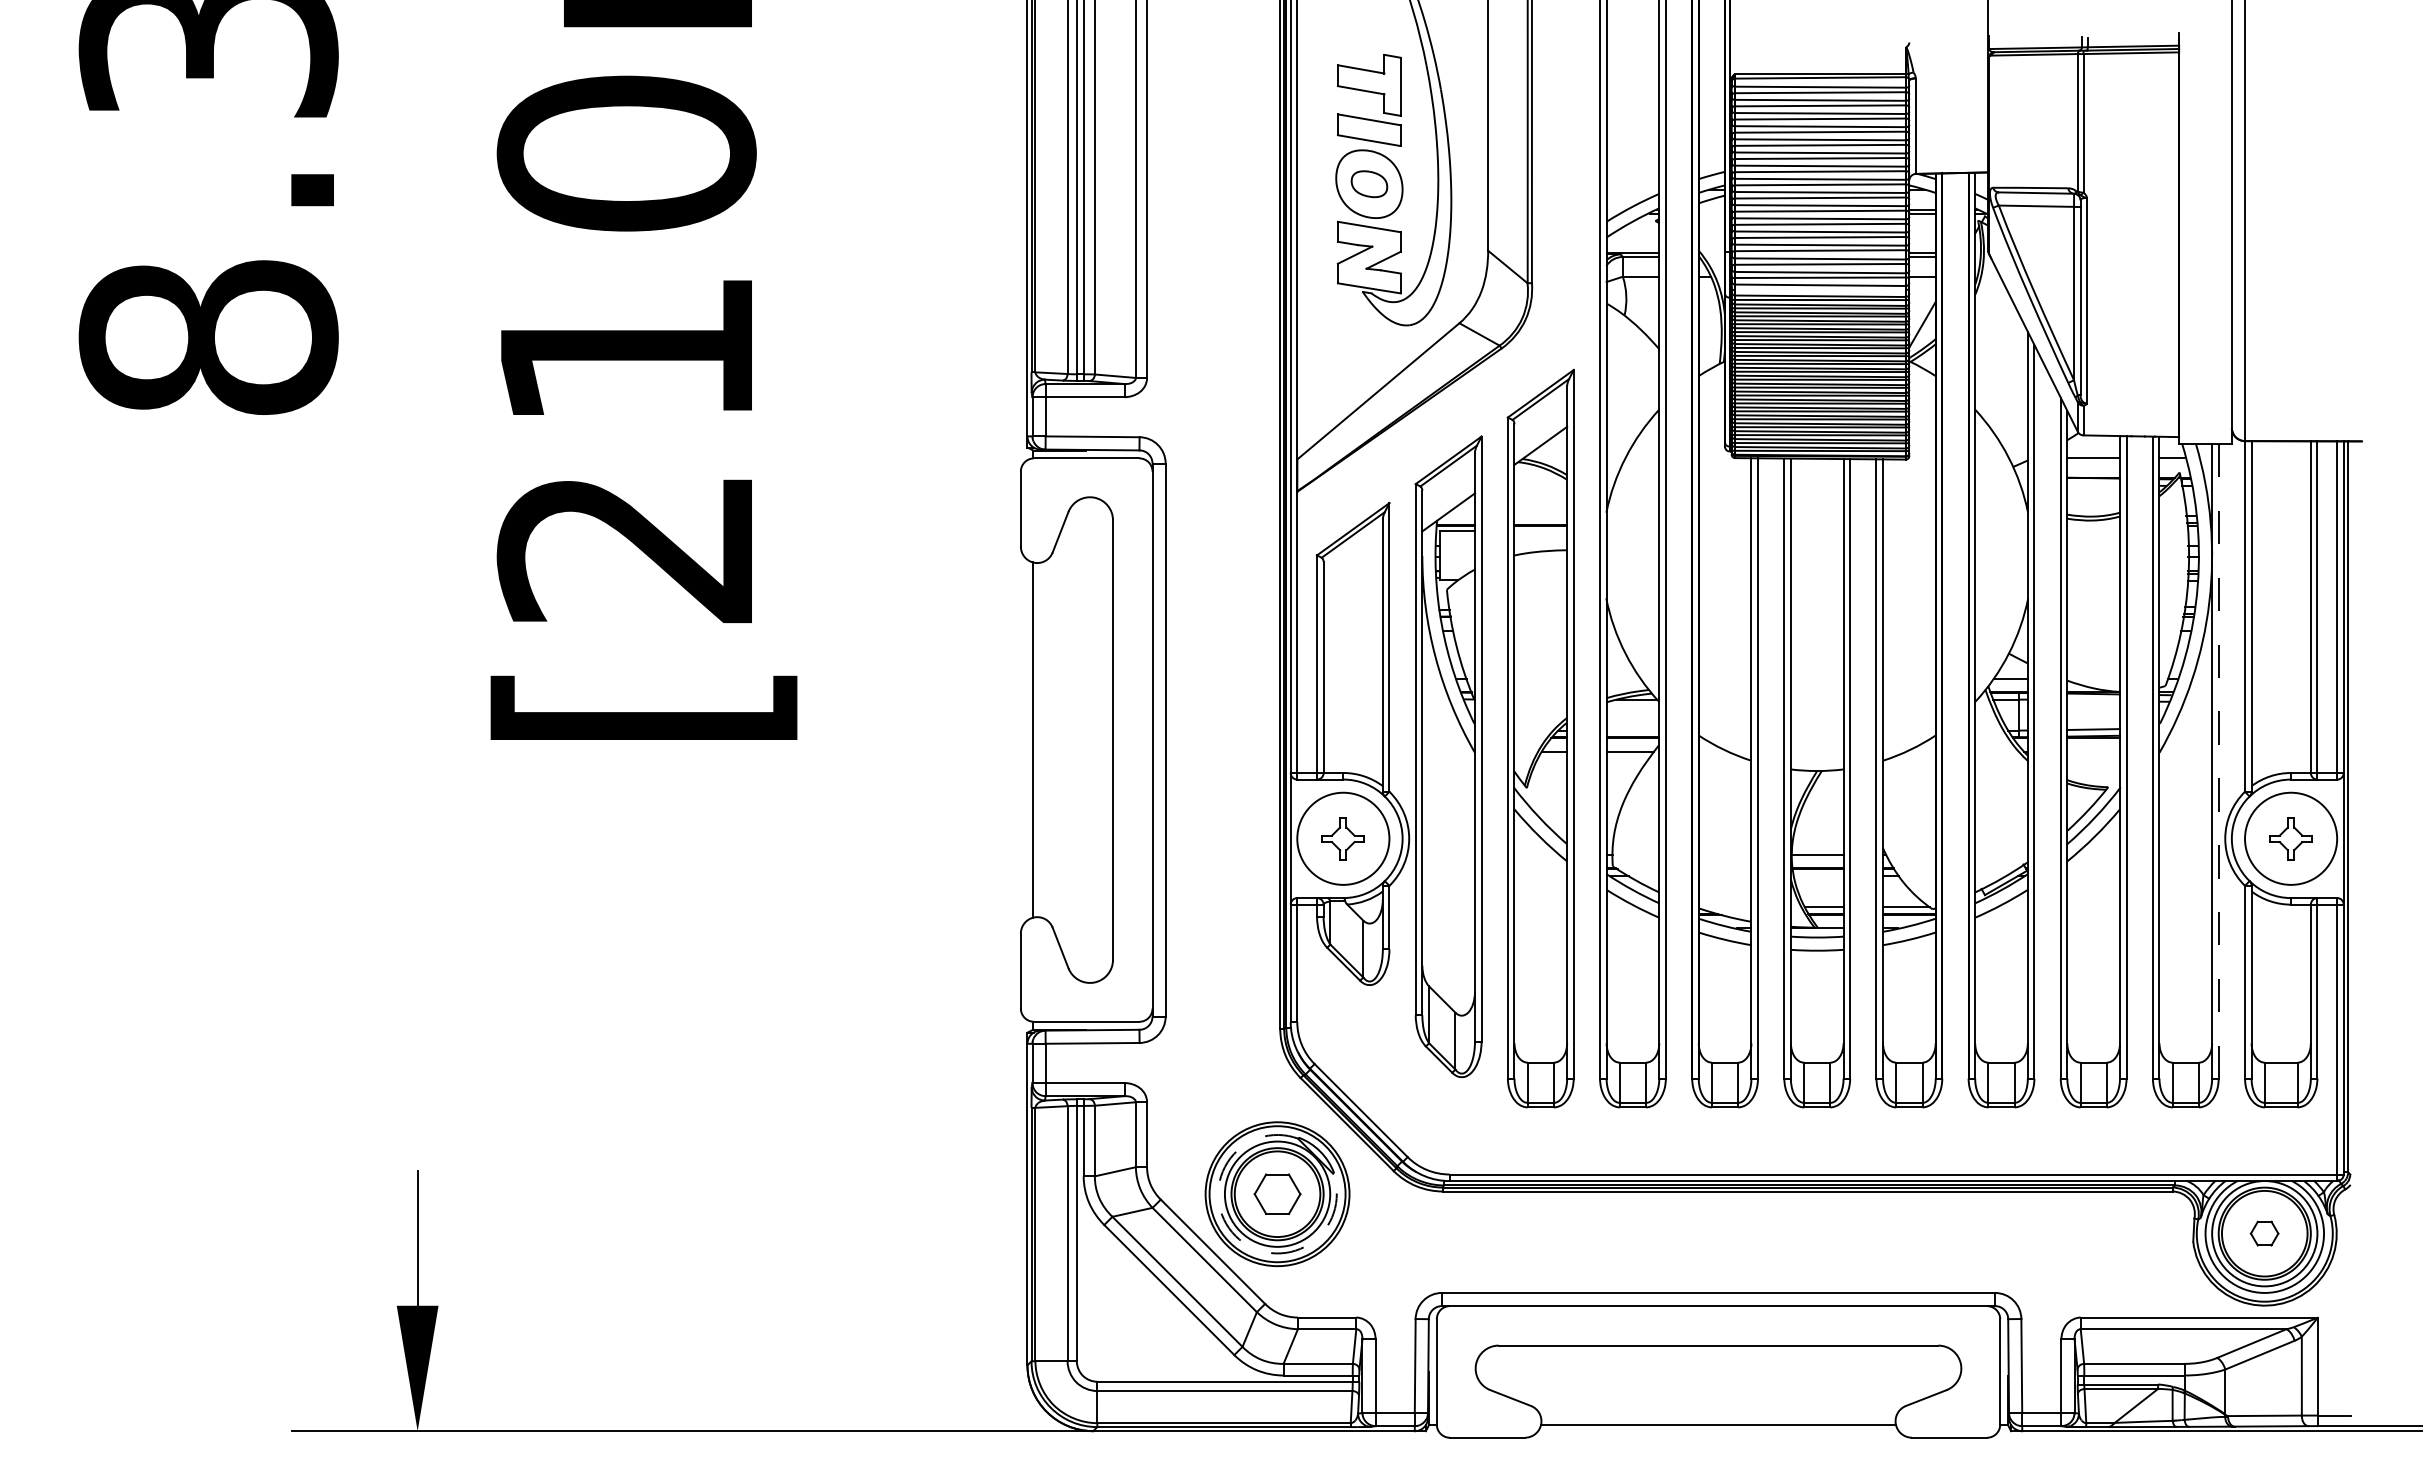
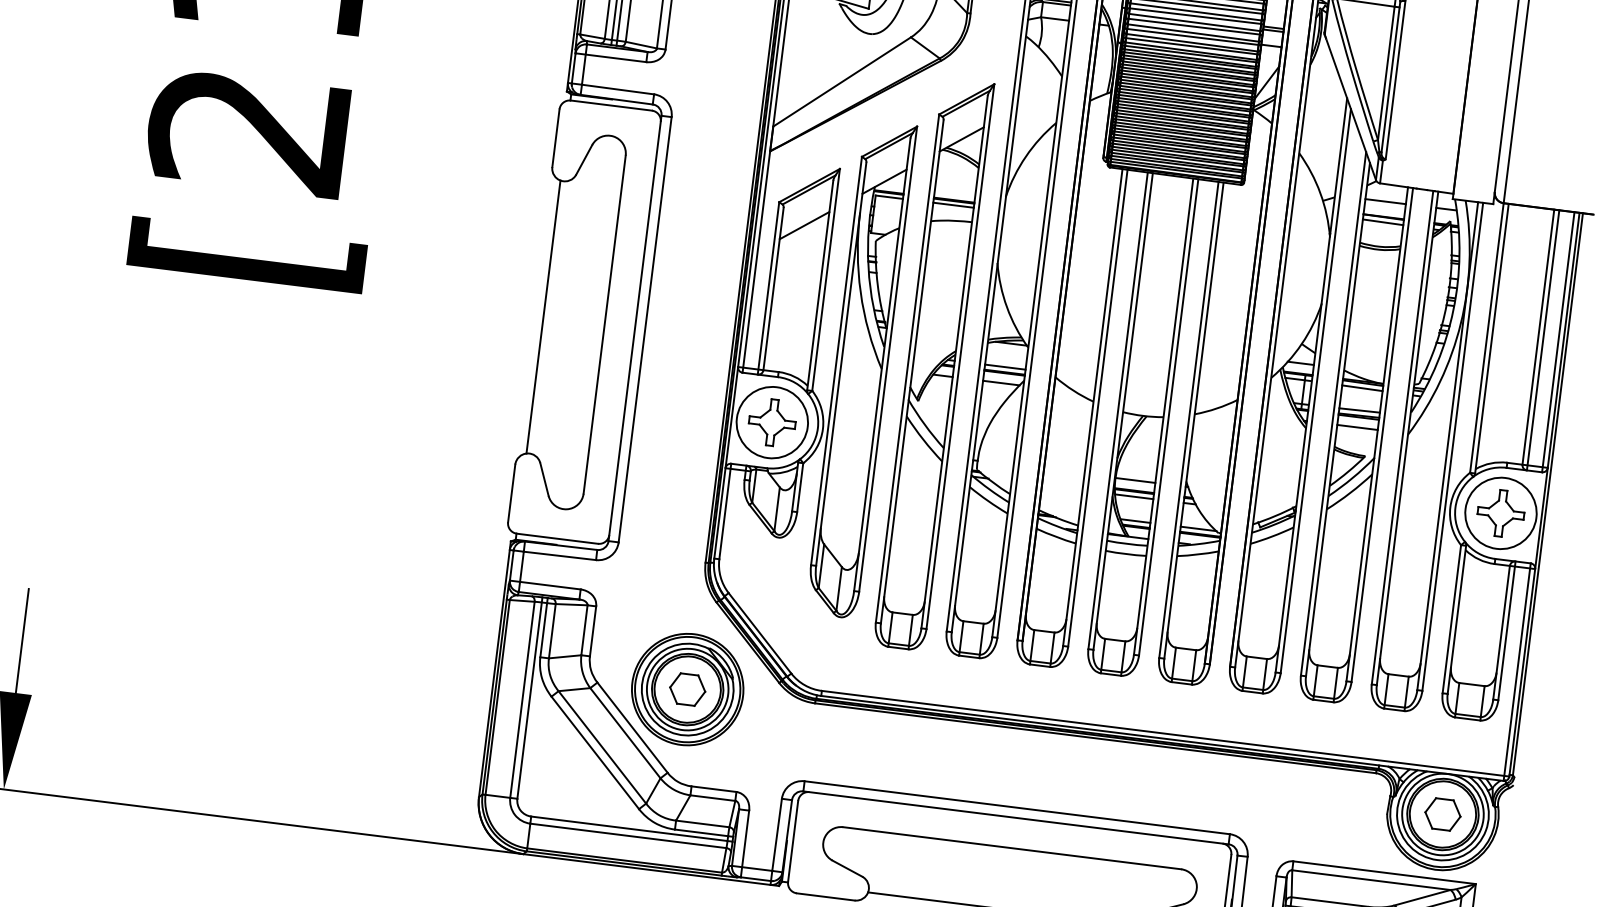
line: (1820, 289) -> (1191, 45), added
line: (2093, 484) -> (1383, 222), added
line: (1540, 531) -> (953, 205), added
line: (1352, 580) -> (804, 224), added
line: (2093, 700) -> (1362, 388), added
line: (1632, 730) -> (1005, 367), added
line: (2093, 751) -> (1357, 427), added
line: (2218, 761) -> (1452, 447), dashed -> solid
part: (1342, 838) -> (771, 422), size x1.43
part: (2290, 838) -> (1500, 513), size x1.43
line: (1818, 876) -> (1134, 497), added
part: (2264, 1233) -> (1442, 814), size x1.67
arc: (1235, 1236) -> (651, 718), dashed -> solid

